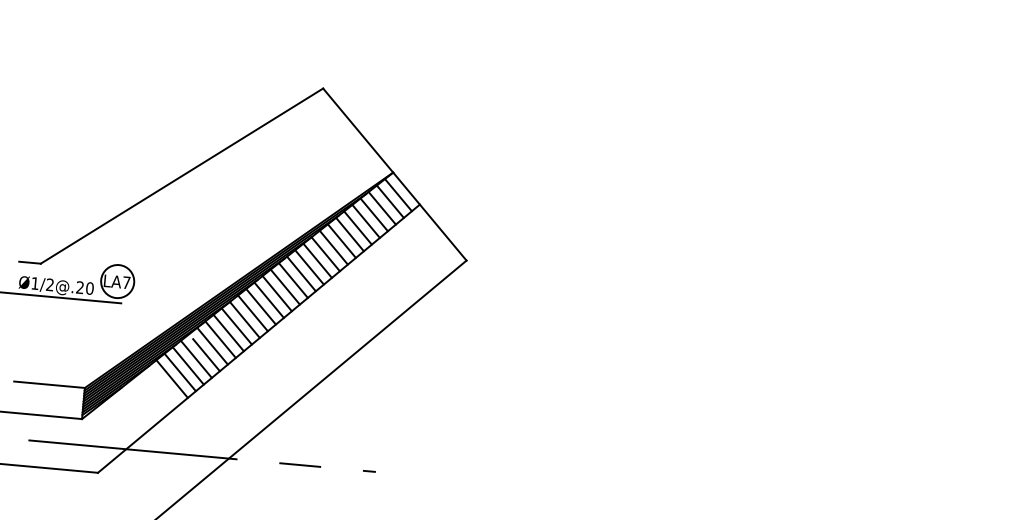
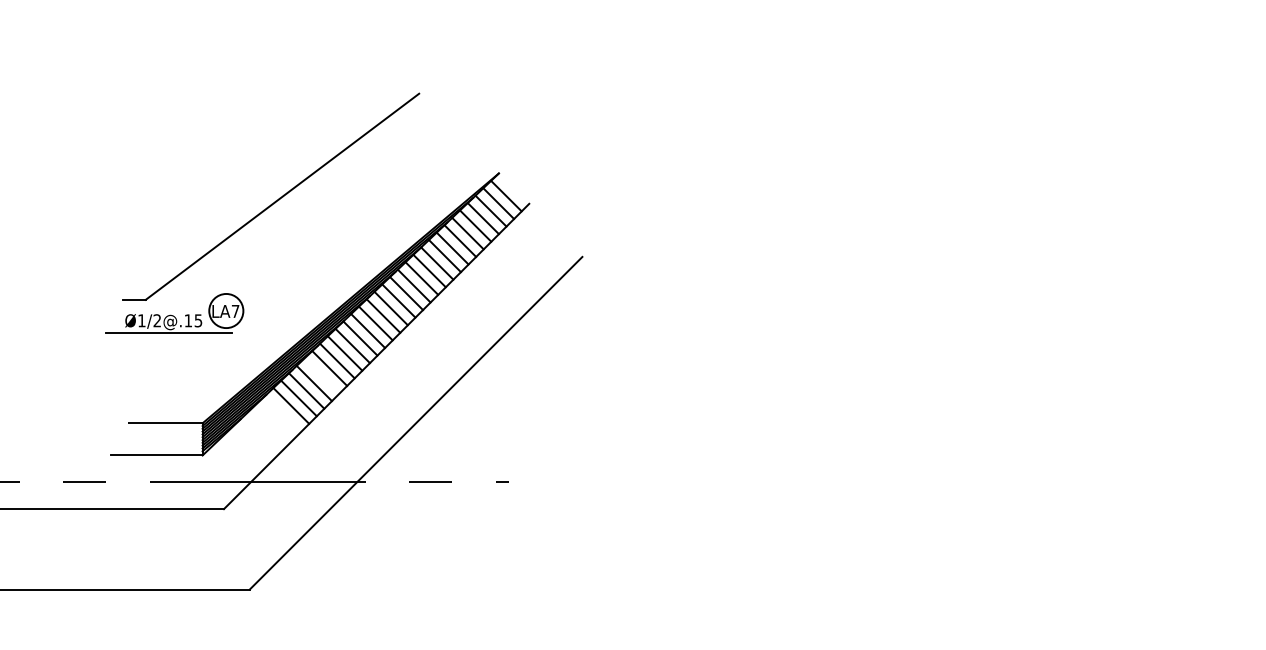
line: (394, 173) -> (500, 174), removed
text: (85, 287) -> (193, 320), Ø1/2@.20 -> Ø1/2@.15
line: (206, 355) -> (324, 378), removed

